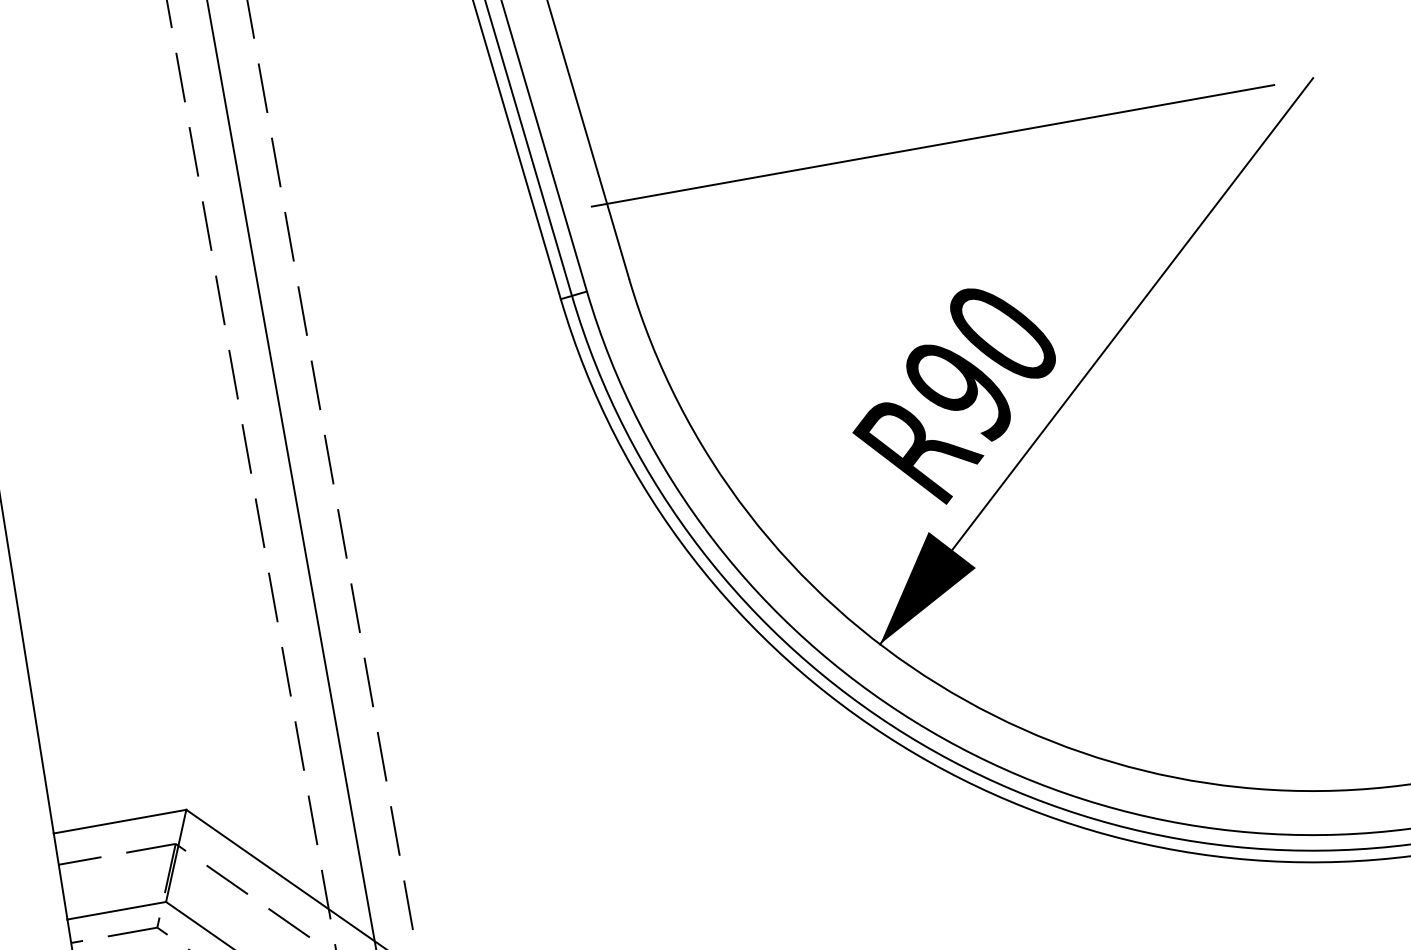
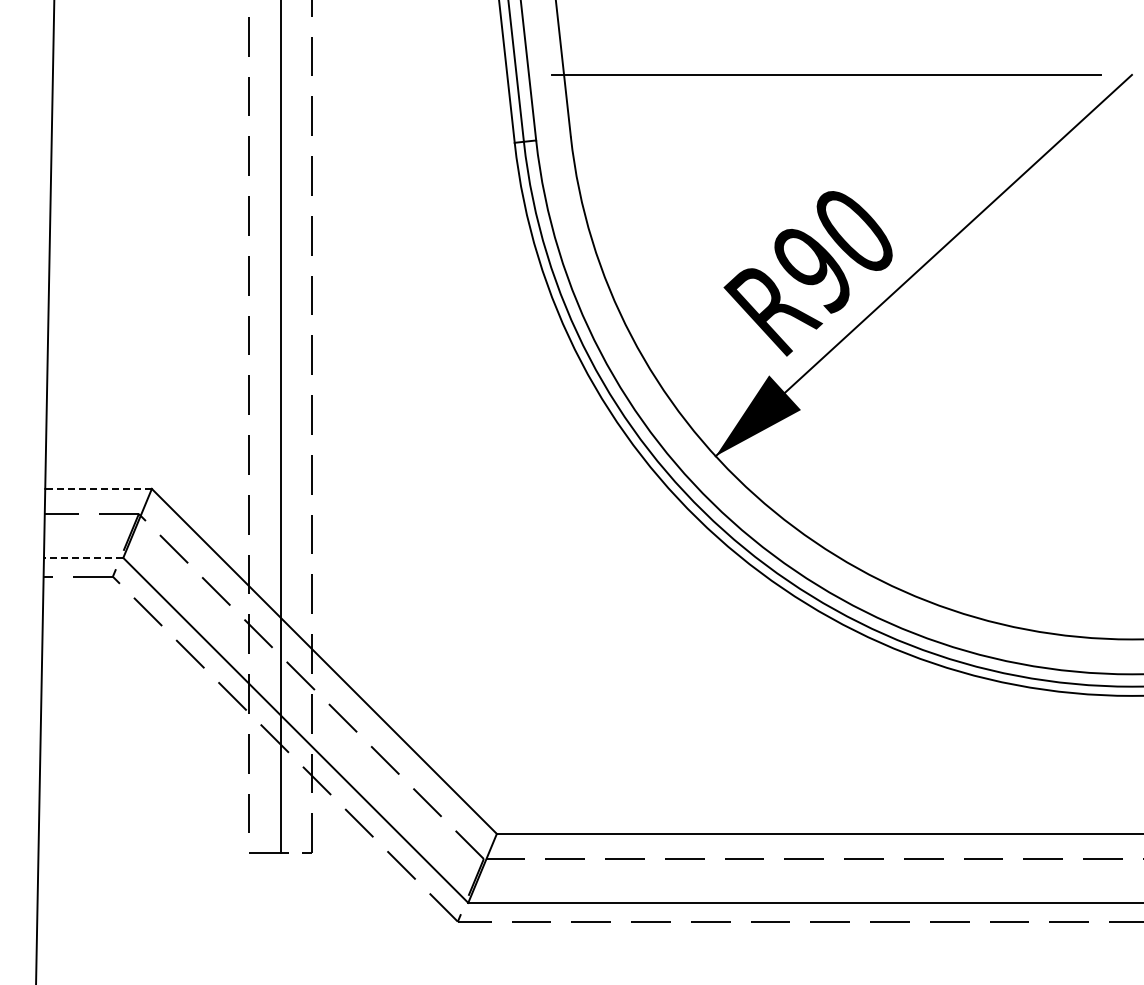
line: (119, 821) -> (98, 488), solid -> dashed
line: (116, 910) -> (83, 557), solid -> dashed

